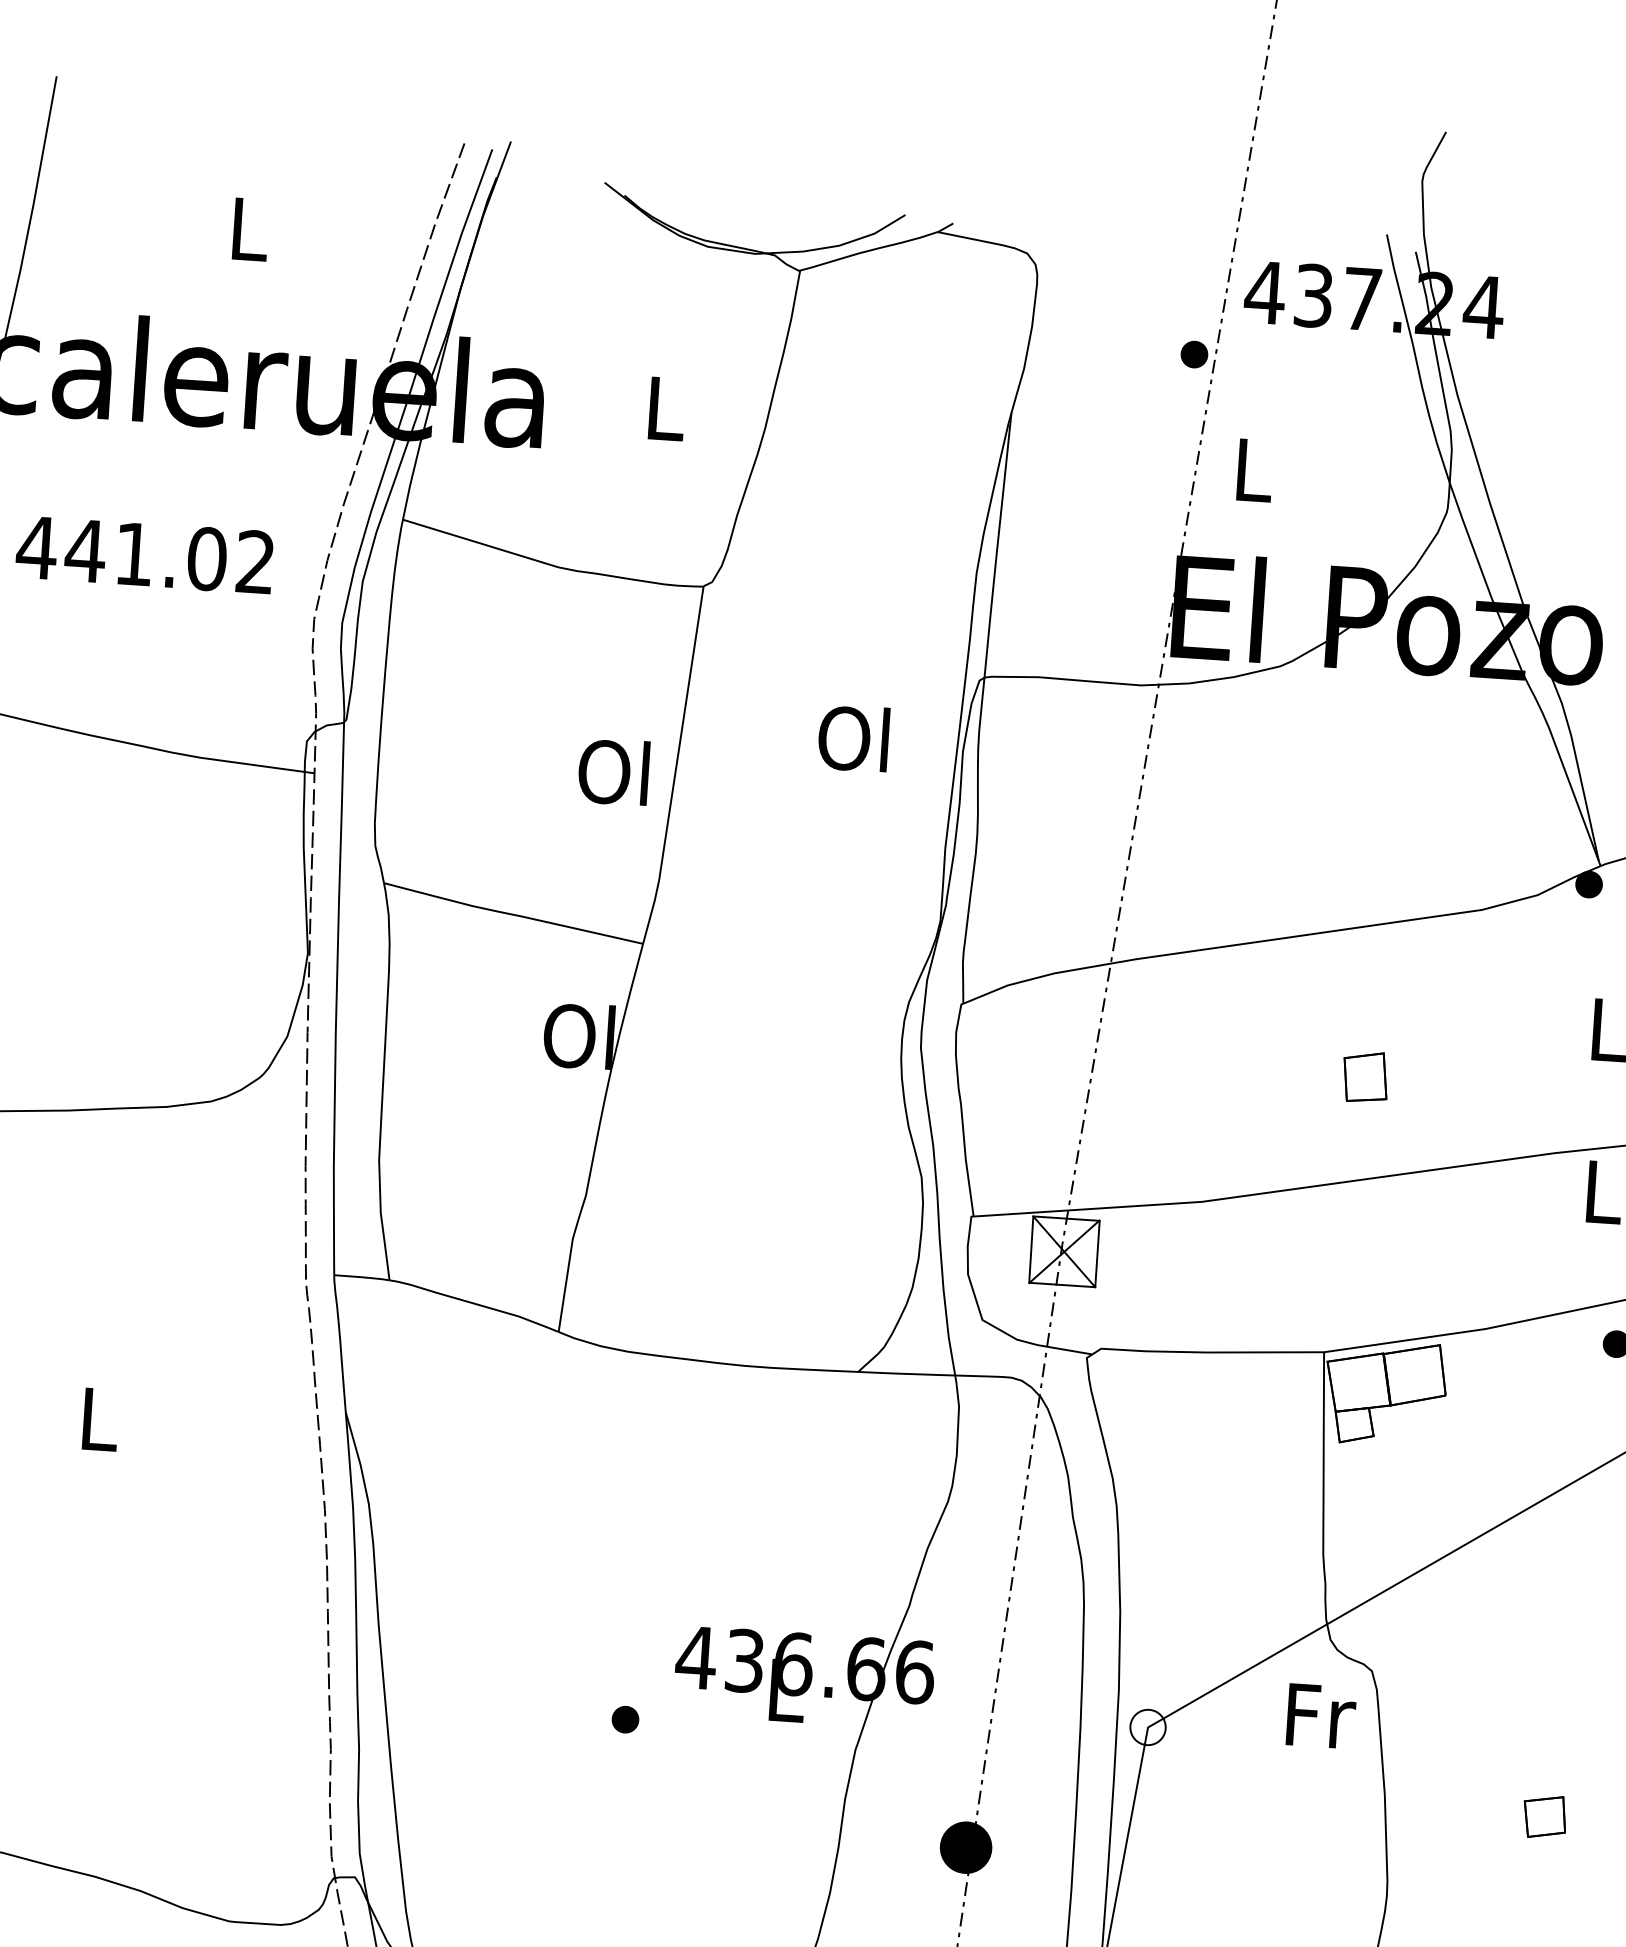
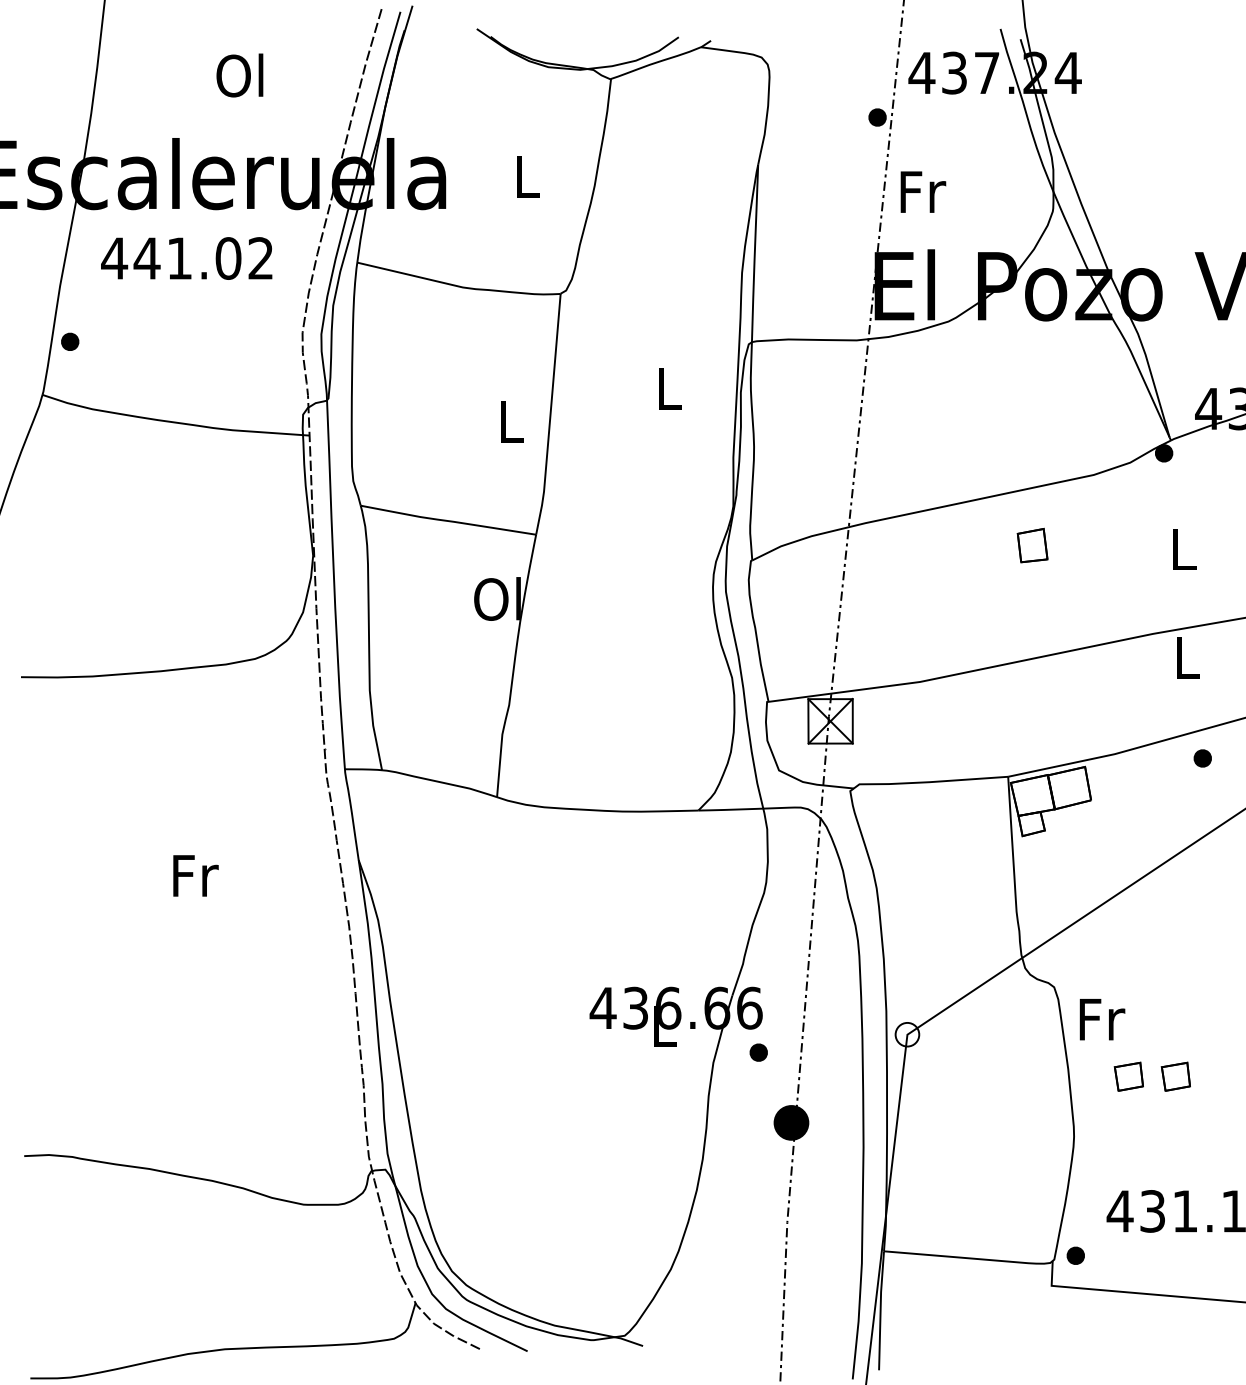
text: (245, 228) -> (239, 75), L -> Ol
text: (1255, 469) -> (923, 191), L -> Fr
text: (144, 554) -> (186, 258), moved
text: (853, 738) -> (667, 388), Ol -> L
text: (613, 771) -> (508, 421), Ol -> L
part: (1365, 1076) -> (1032, 545), moved
text: (100, 1419) -> (195, 875), L -> Fr
text: (1321, 1716) -> (1102, 1019), moved
part: (625, 1719) -> (758, 1052), moved
part: (1474, 1811) -> (1128, 1076), added

